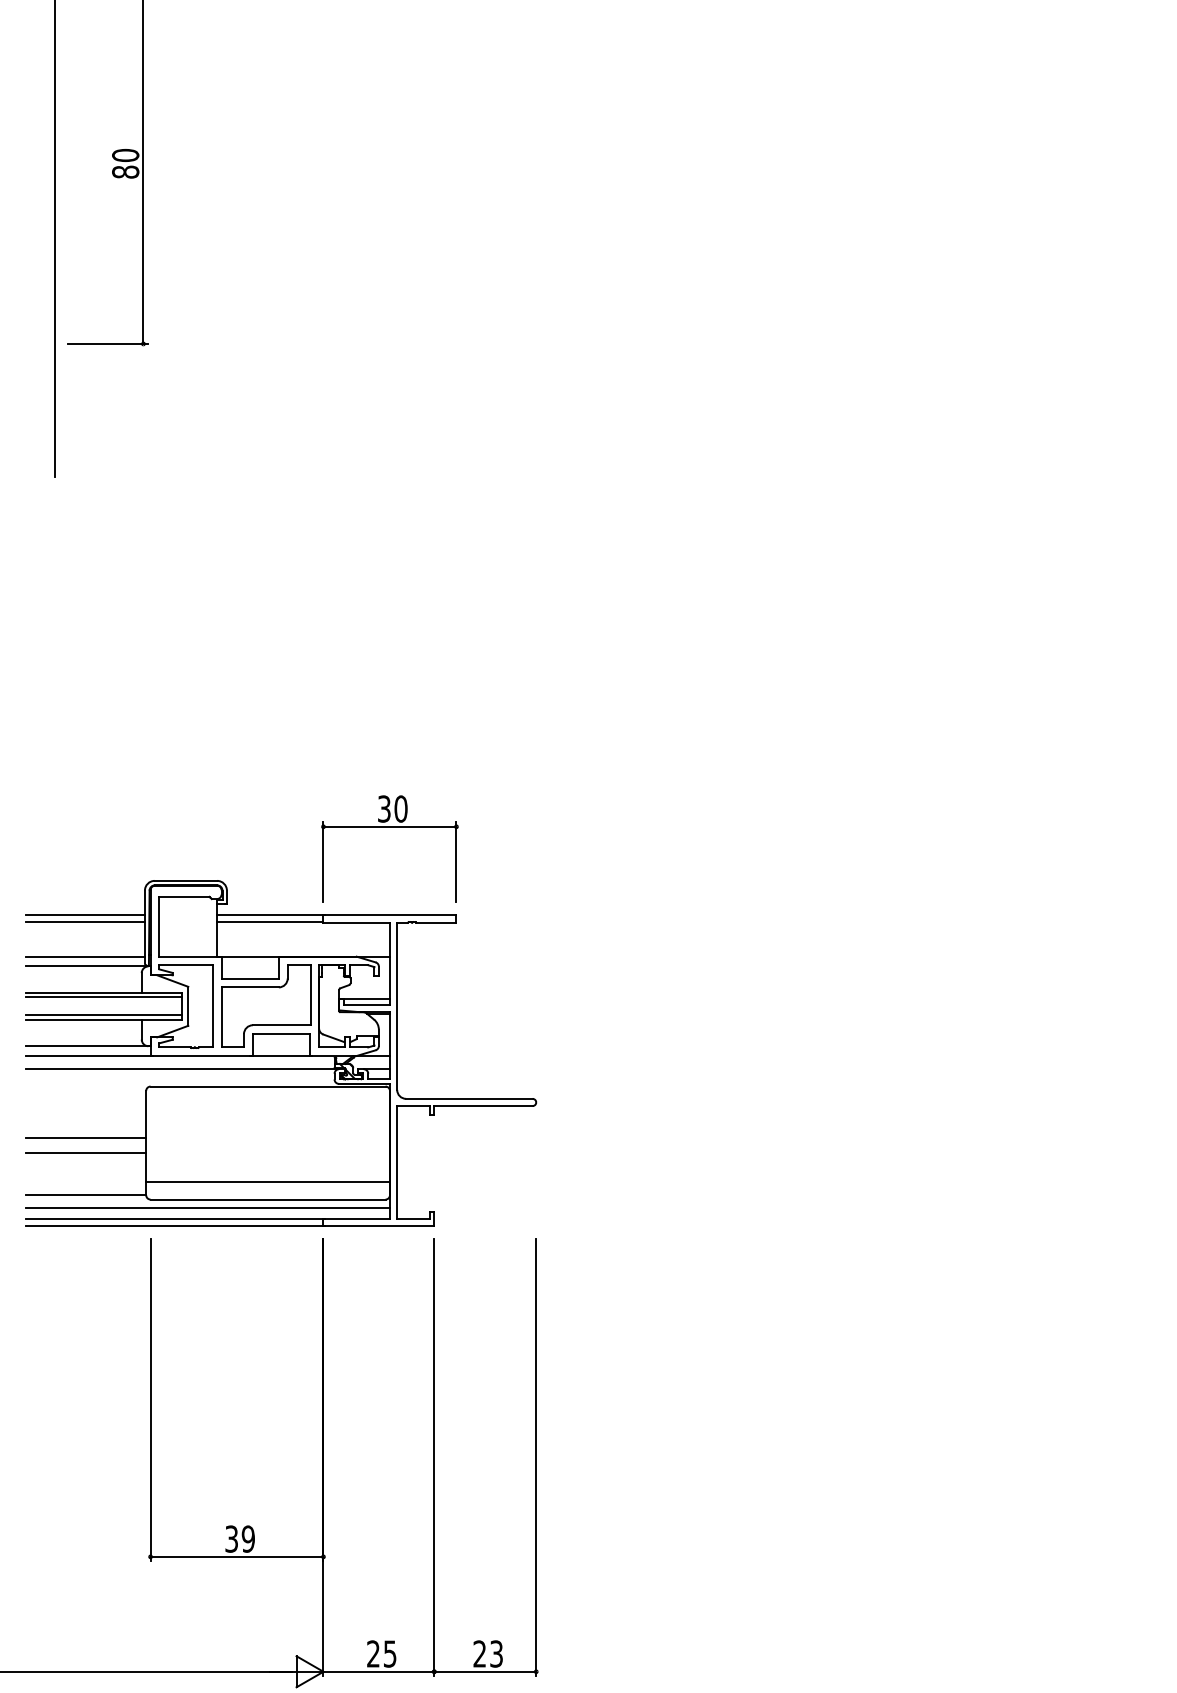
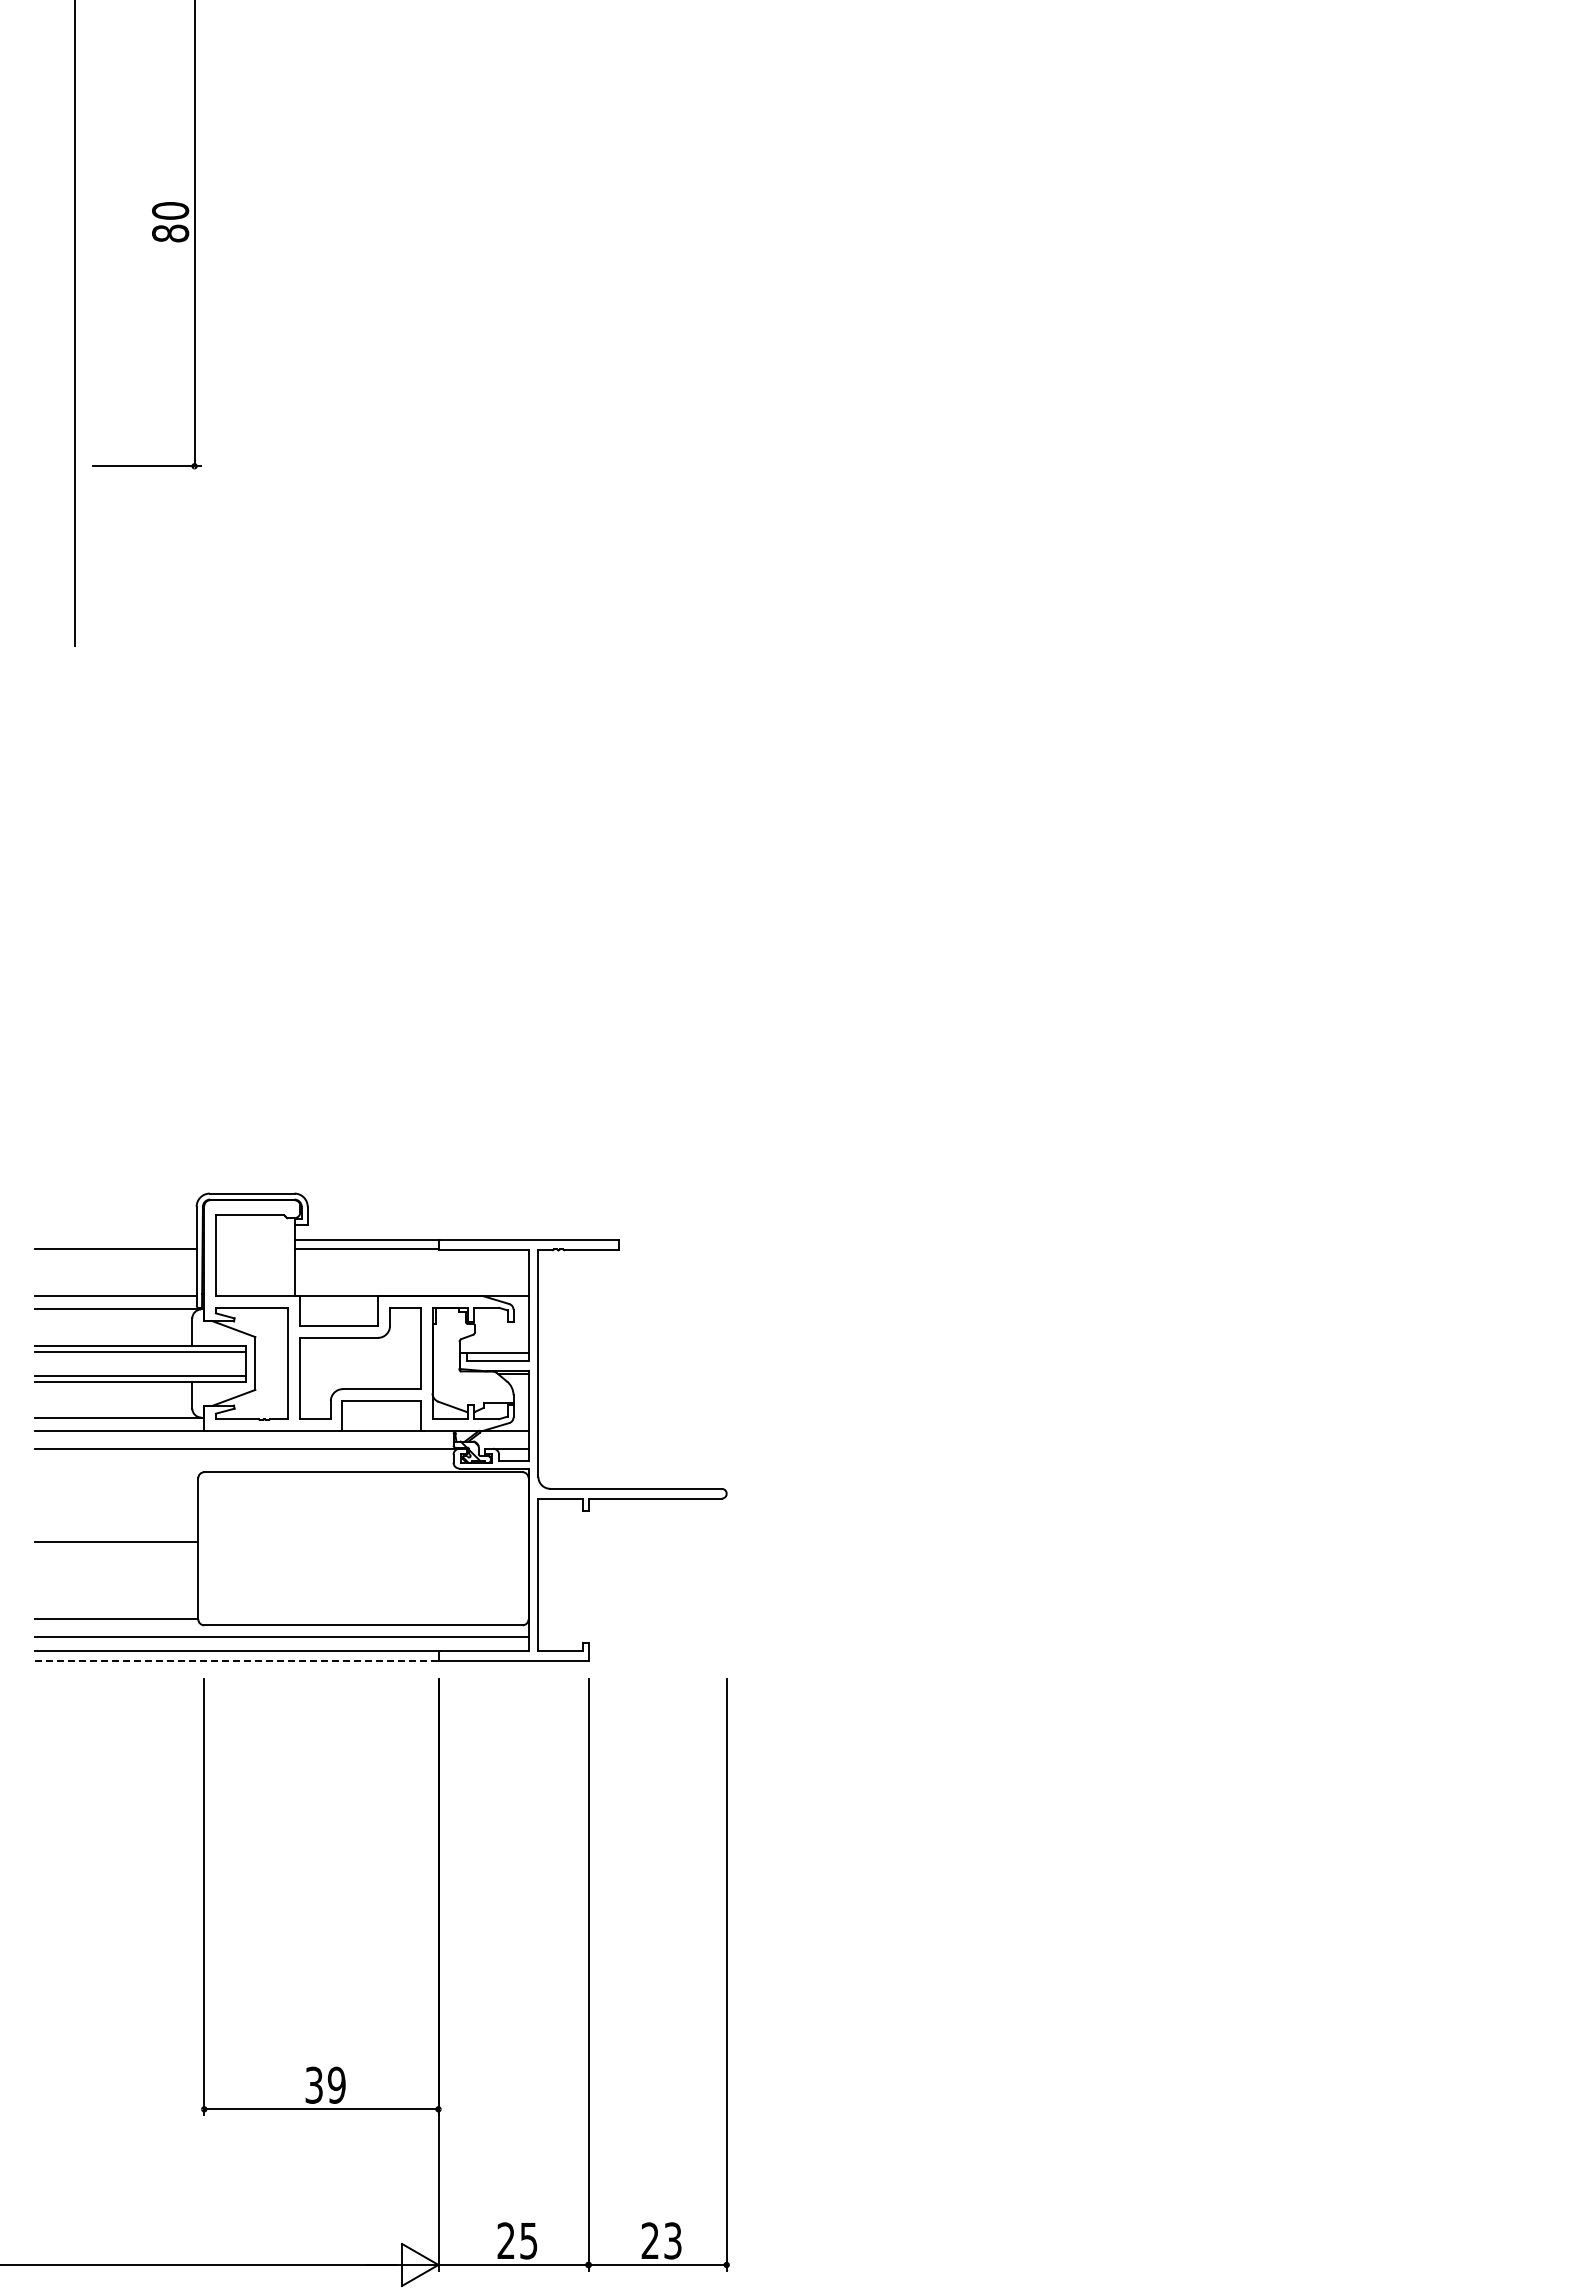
part: (389, 826) -> (528, 1120), removed
line: (85, 915) -> (115, 1240), removed
line: (85, 1153) -> (116, 1562), removed
line: (268, 1182) -> (363, 1601), removed
line: (175, 1225) -> (238, 1660), solid -> dashed

